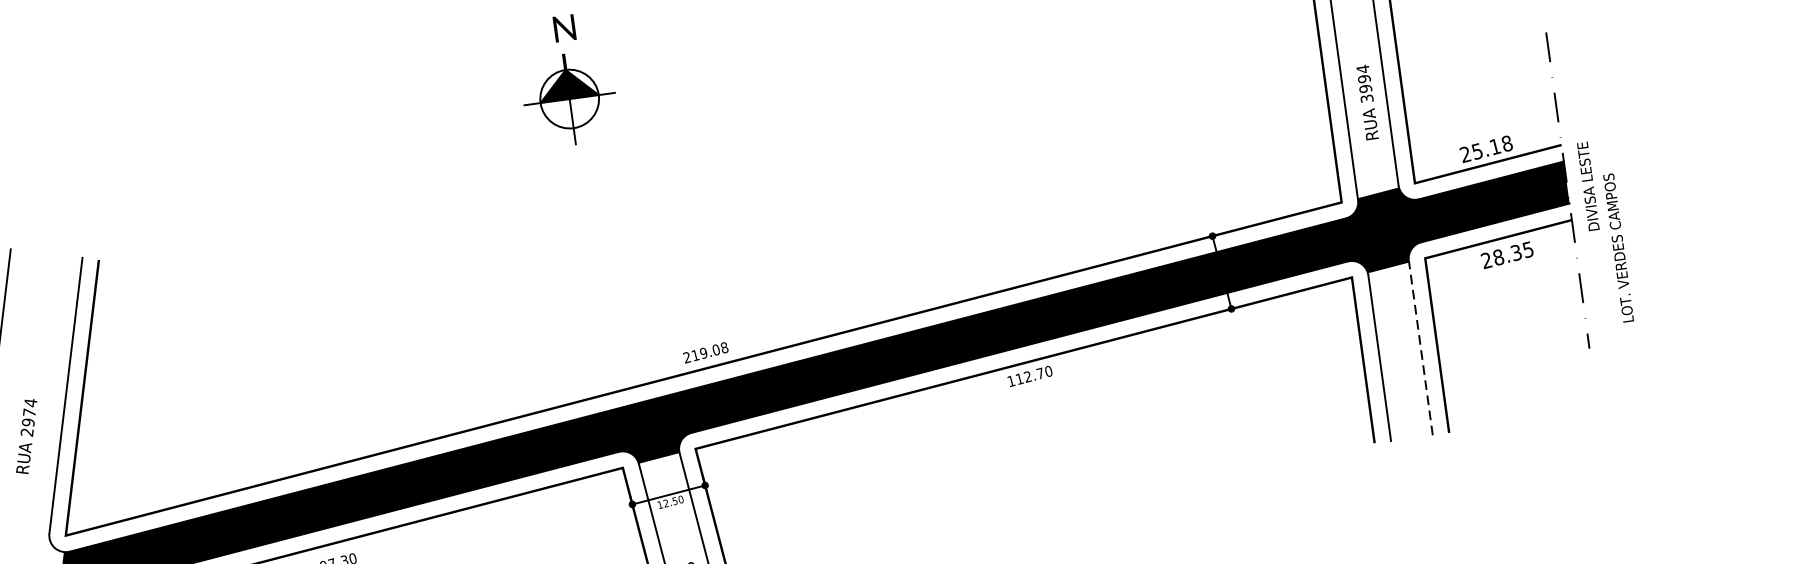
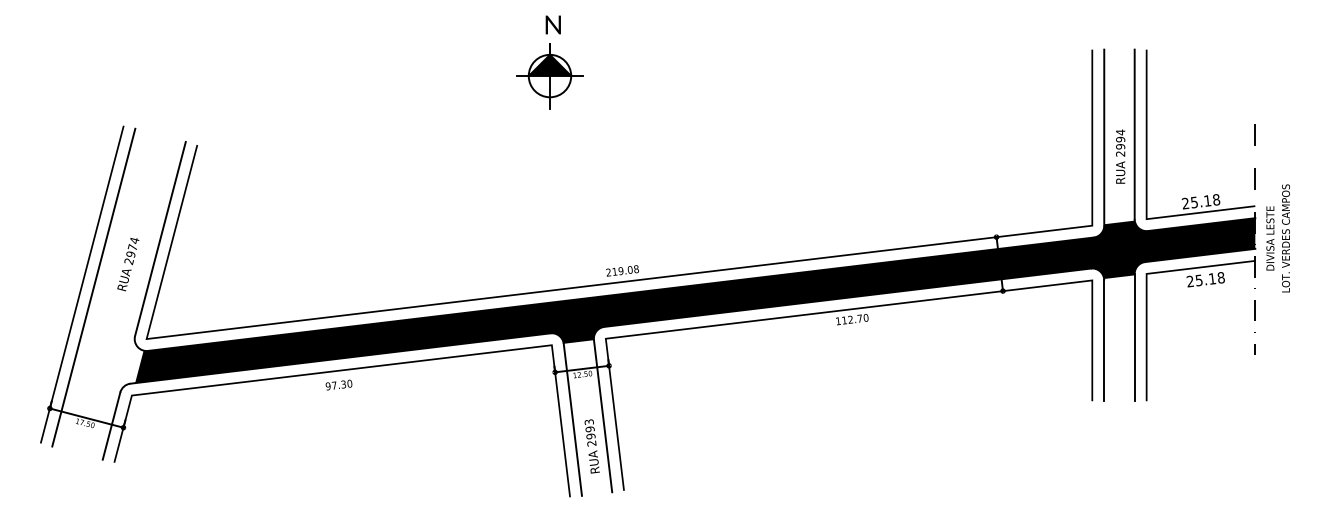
text: (1366, 98) -> (1120, 153), 3994 -> 2994
text: (1617, 248) -> (1285, 238), moved
text: (1512, 254) -> (1209, 279), 28.35 -> 25.18
line: (1420, 347) -> (1134, 337), dashed -> solid

